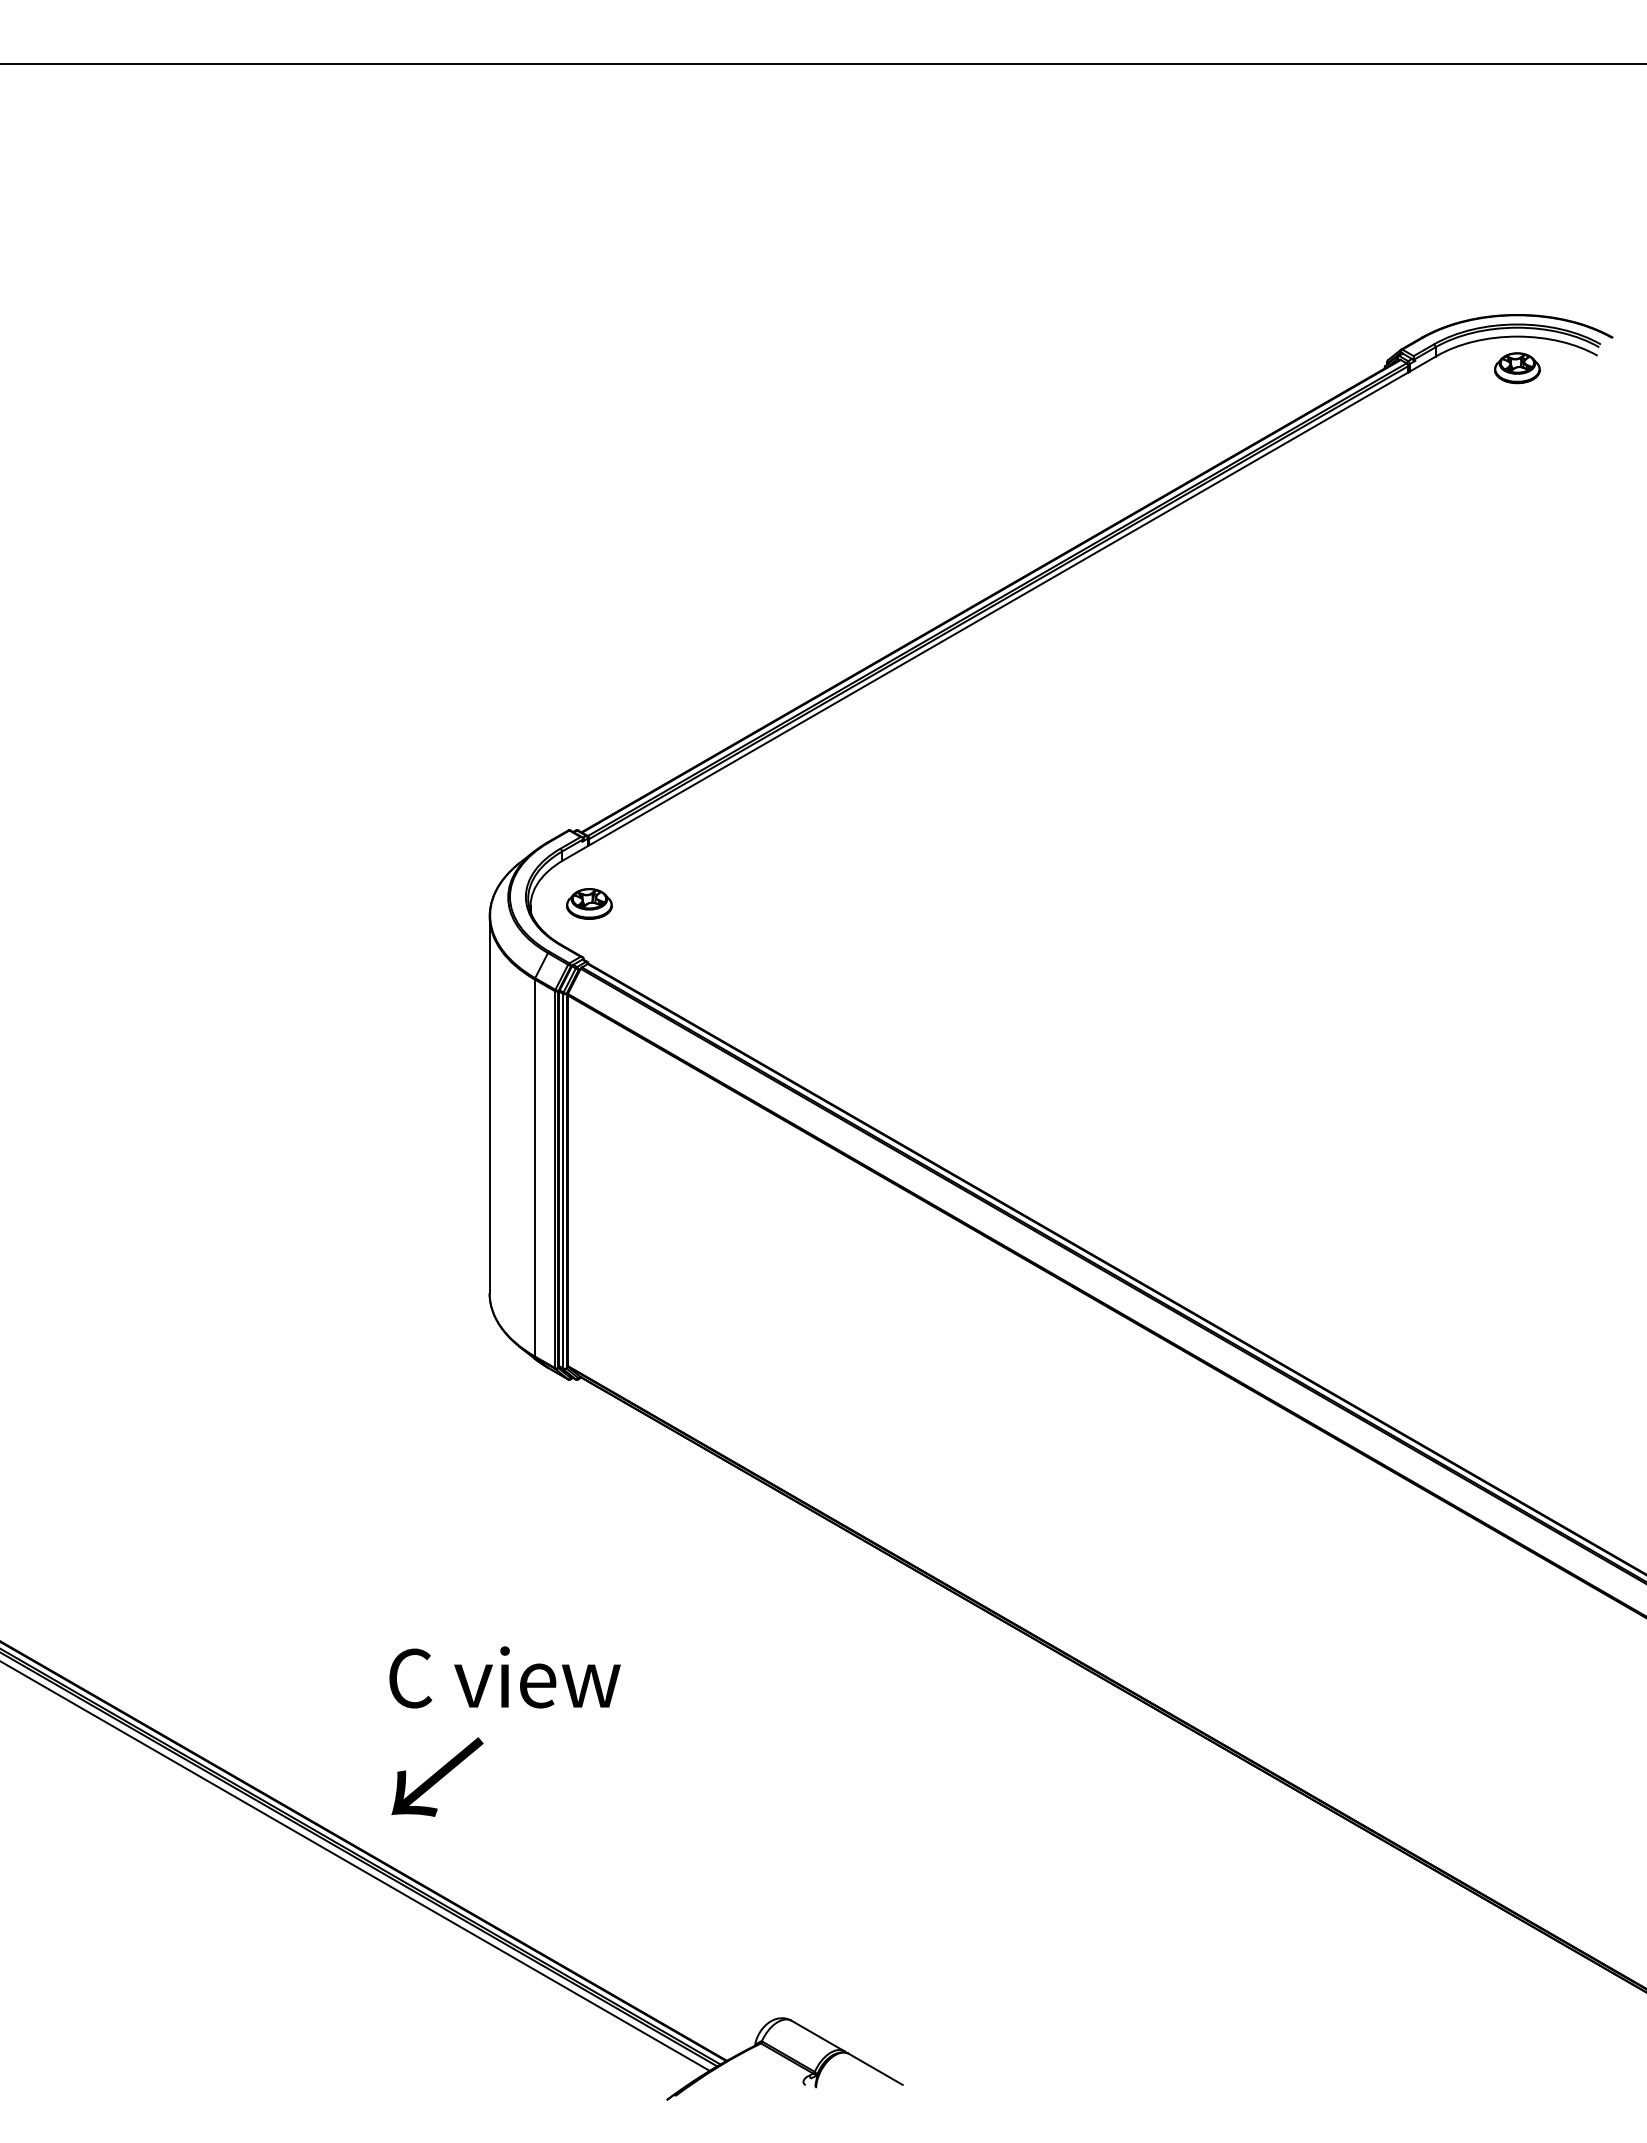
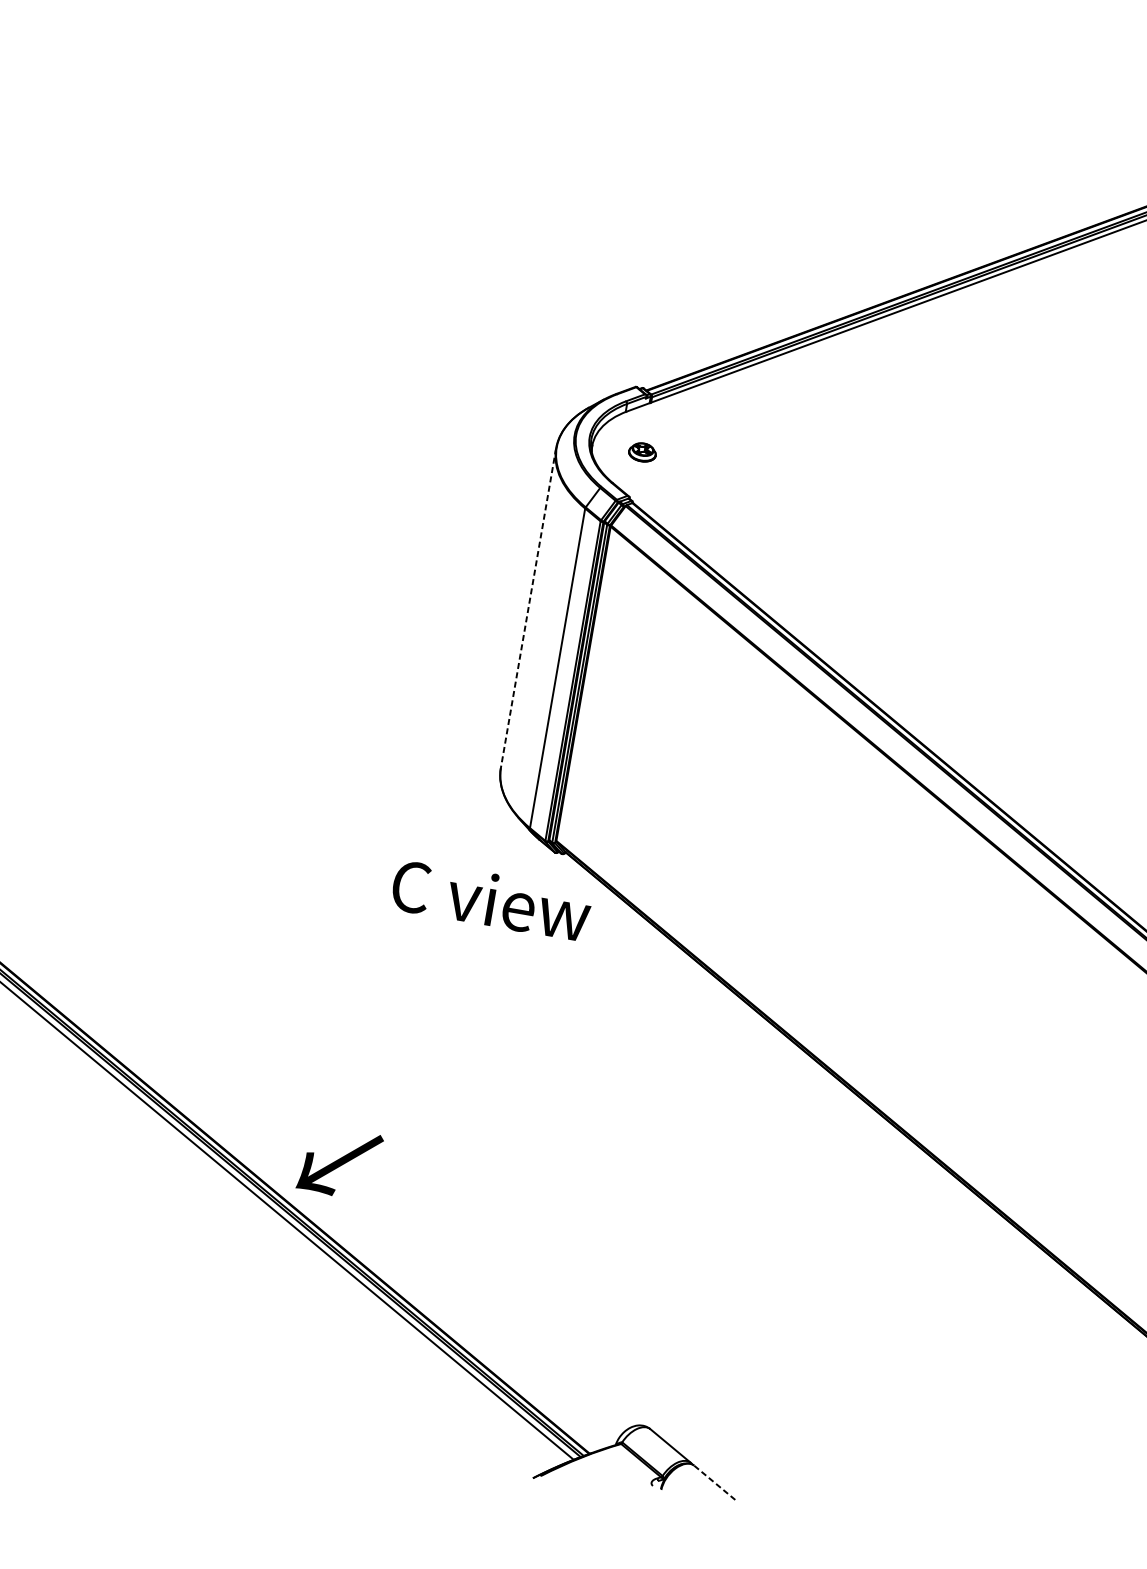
part: (589, 903) -> (642, 452), size x0.7
line: (489, 1105) -> (528, 608), solid -> dashed
text: (504, 1677) -> (491, 900), moved
text: (437, 1776) -> (340, 1162), moved
line: (875, 2069) -> (714, 1482), solid -> dashed

